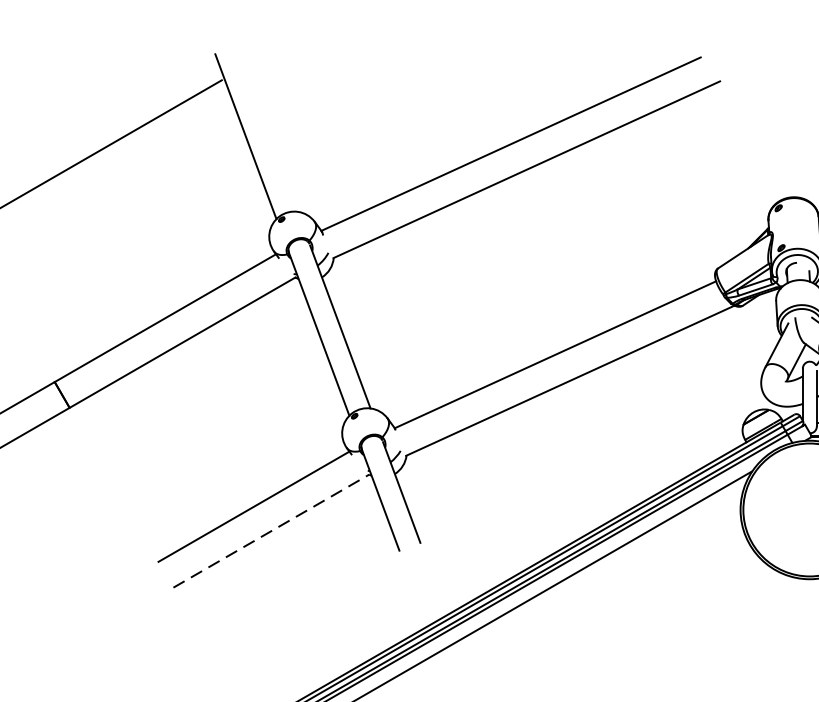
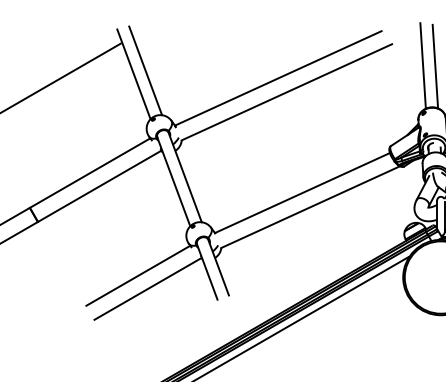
line: (775, 120) -> (422, 65), added
line: (799, 122) -> (435, 66), added
line: (267, 129) -> (145, 70), added
line: (270, 531) -> (147, 289), dashed -> solid

